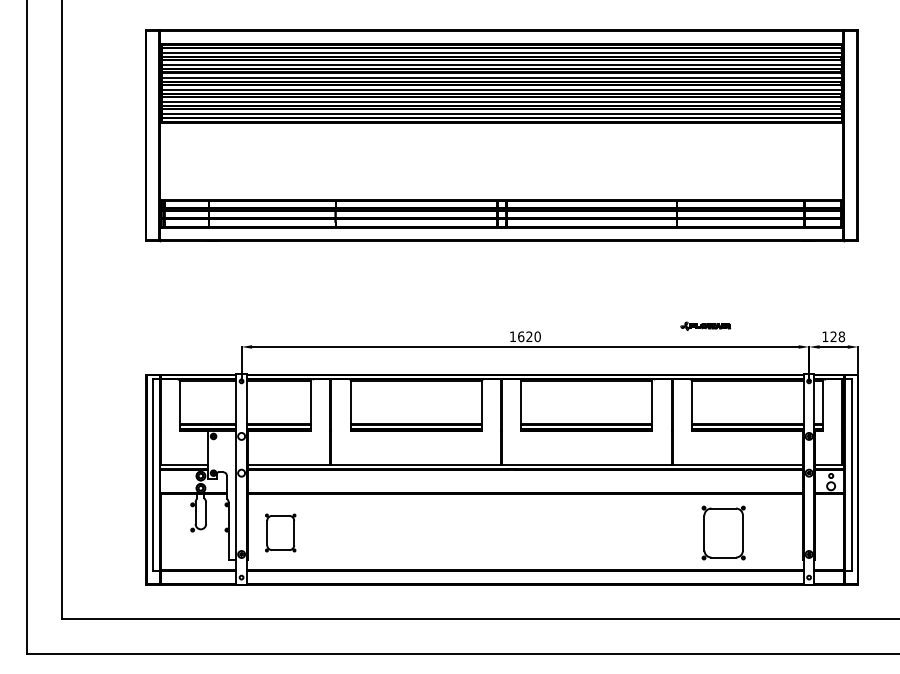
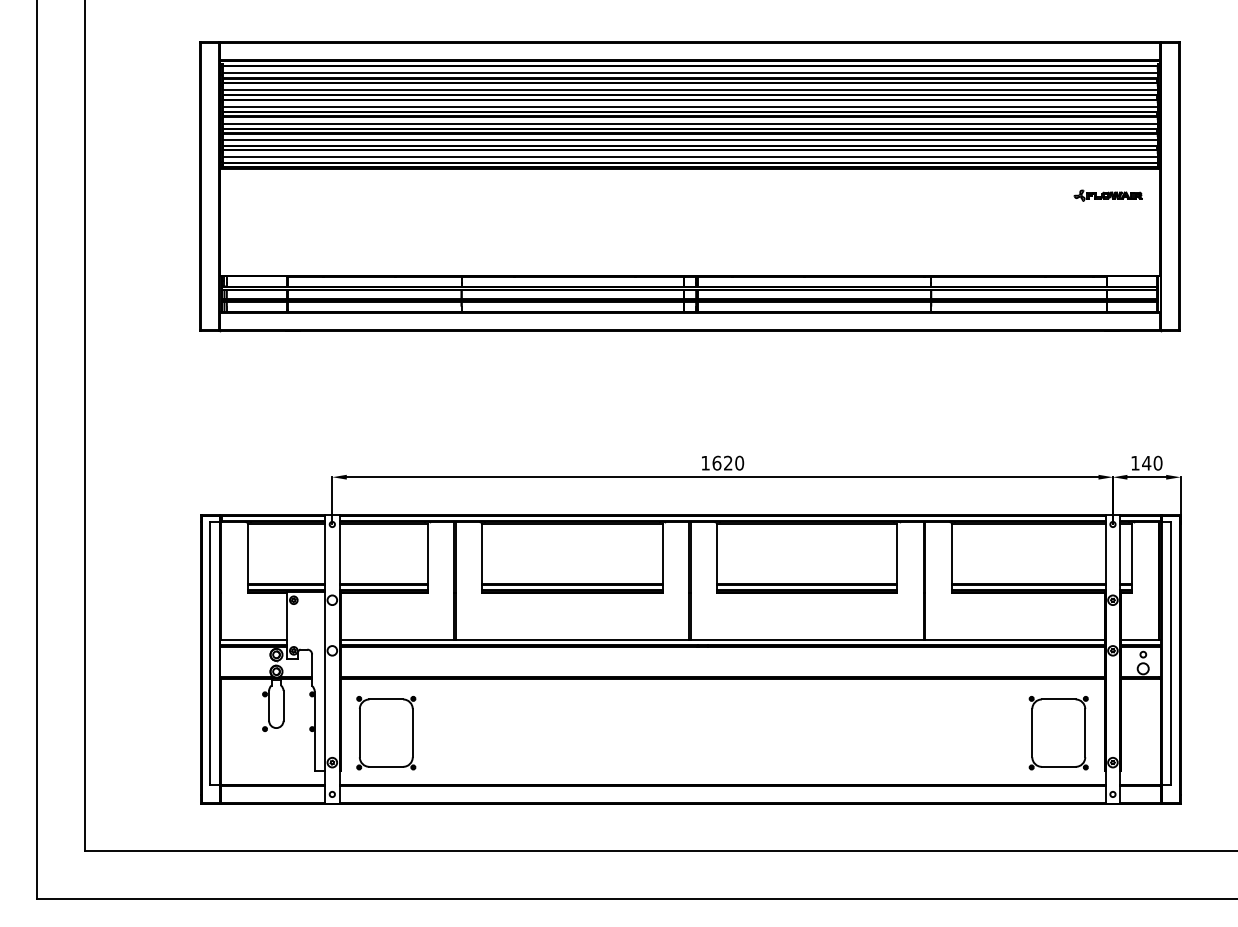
part: (705, 325) -> (1107, 194), moved
text: (837, 336) -> (1152, 462), 128 -> 140
part: (280, 532) -> (385, 732), size x1.43
part: (723, 532) -> (1058, 732), moved

